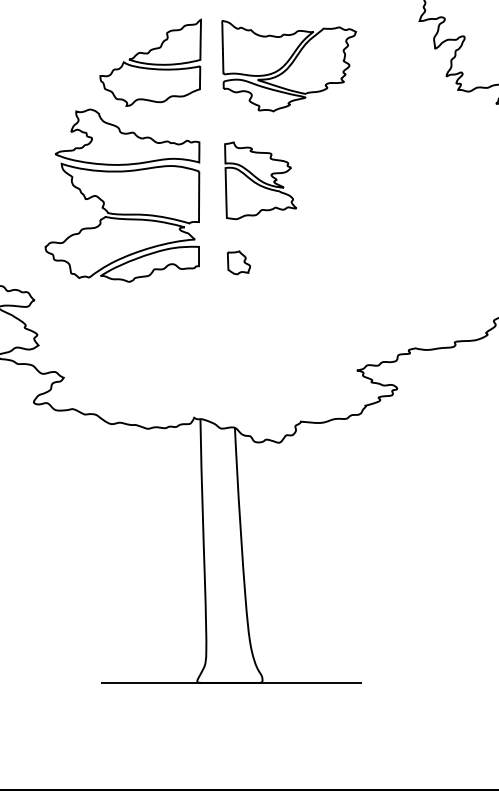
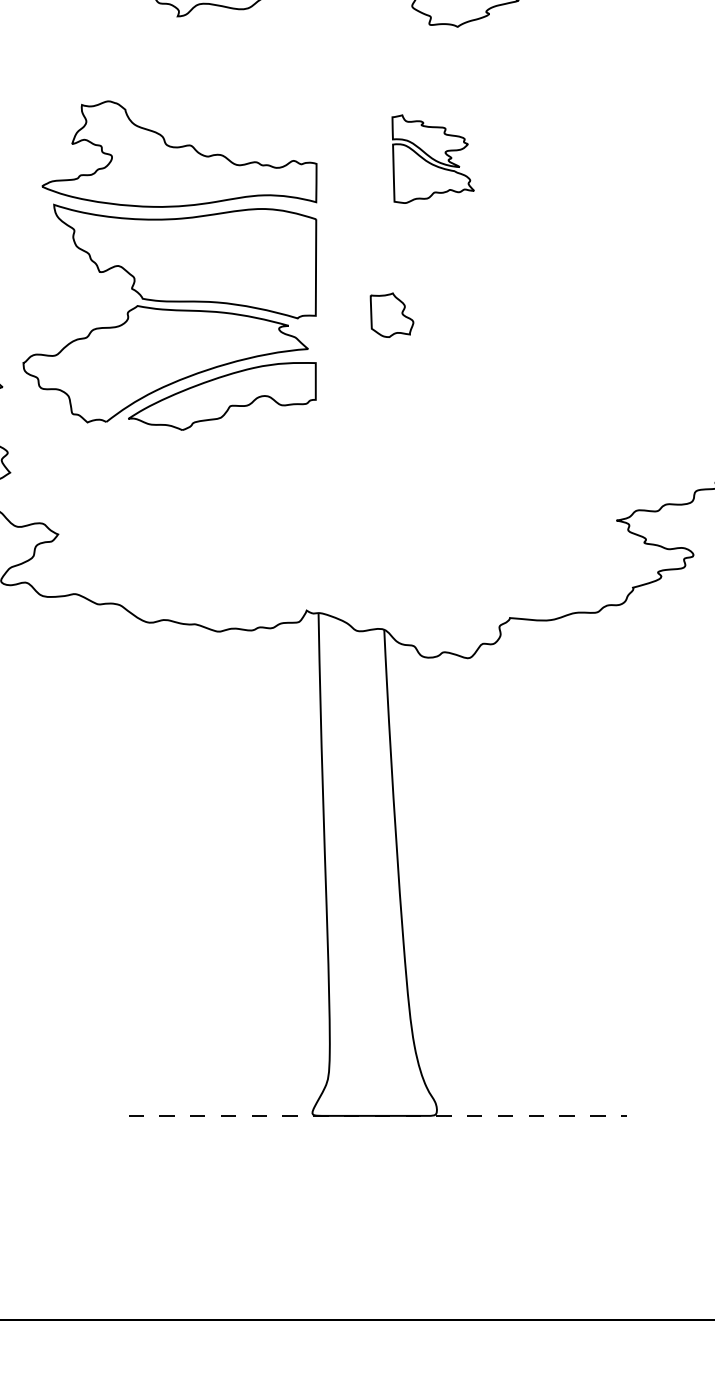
part: (260, 180) -> (432, 158), size x0.6
part: (122, 195) -> (170, 265), moved
line: (231, 682) -> (377, 1115), solid -> dashed

